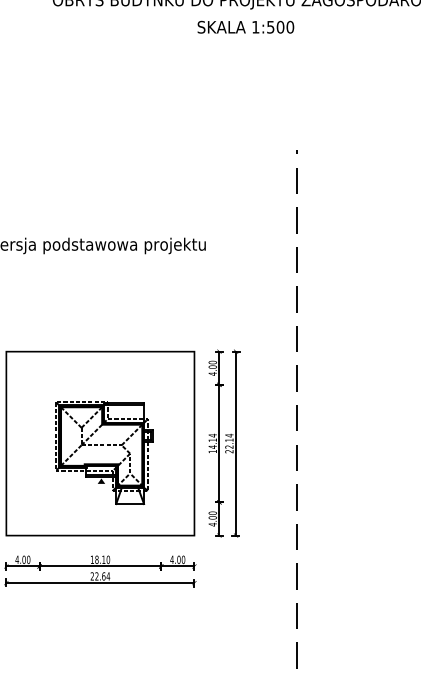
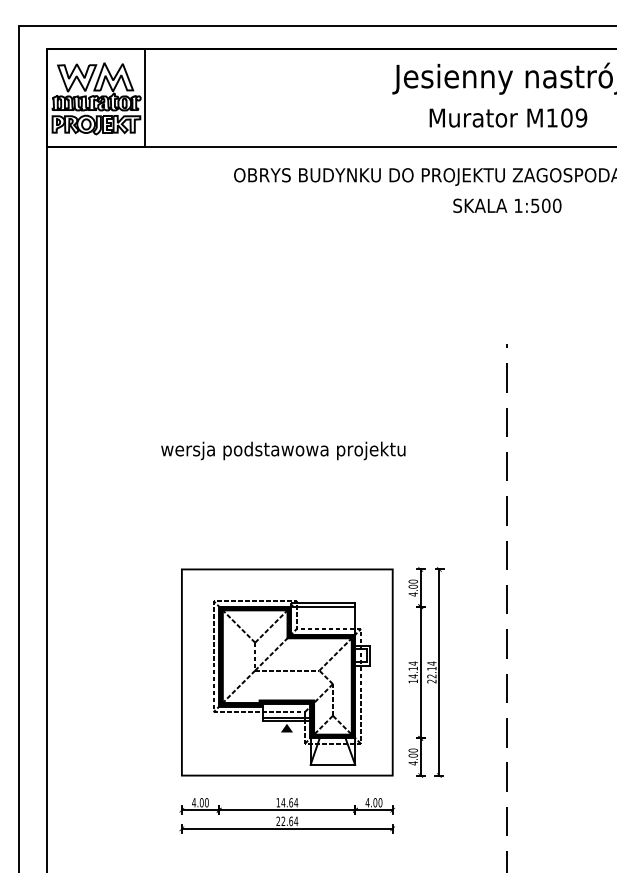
text: (246, 26) -> (507, 205), moved
part: (104, 452) -> (291, 682), size x1.43
text: (102, 559) -> (289, 802), 18.10 -> 14.64

